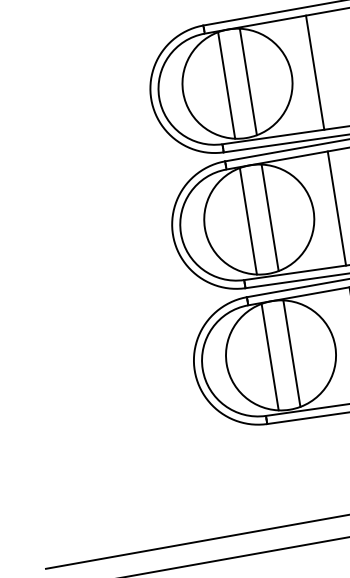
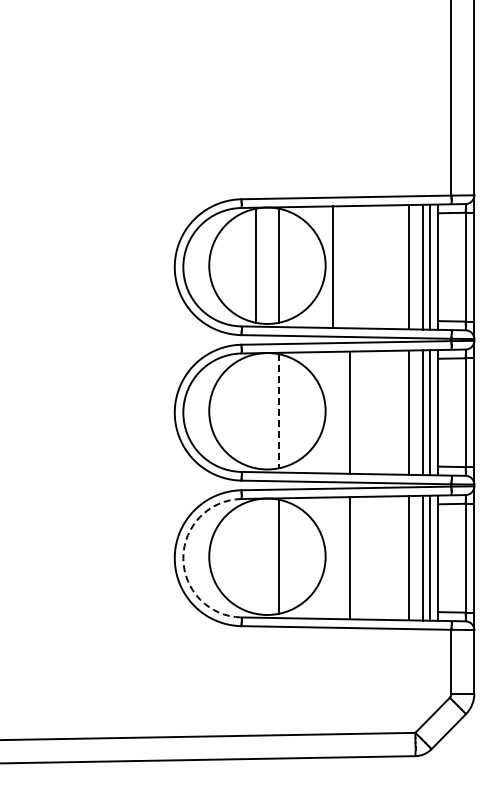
line: (315, 72) -> (333, 267), moved
line: (270, 217) -> (279, 411), solid -> dashed
line: (248, 221) -> (255, 411), removed
line: (269, 356) -> (255, 556), removed
arc: (202, 369) -> (183, 558), solid -> dashed

